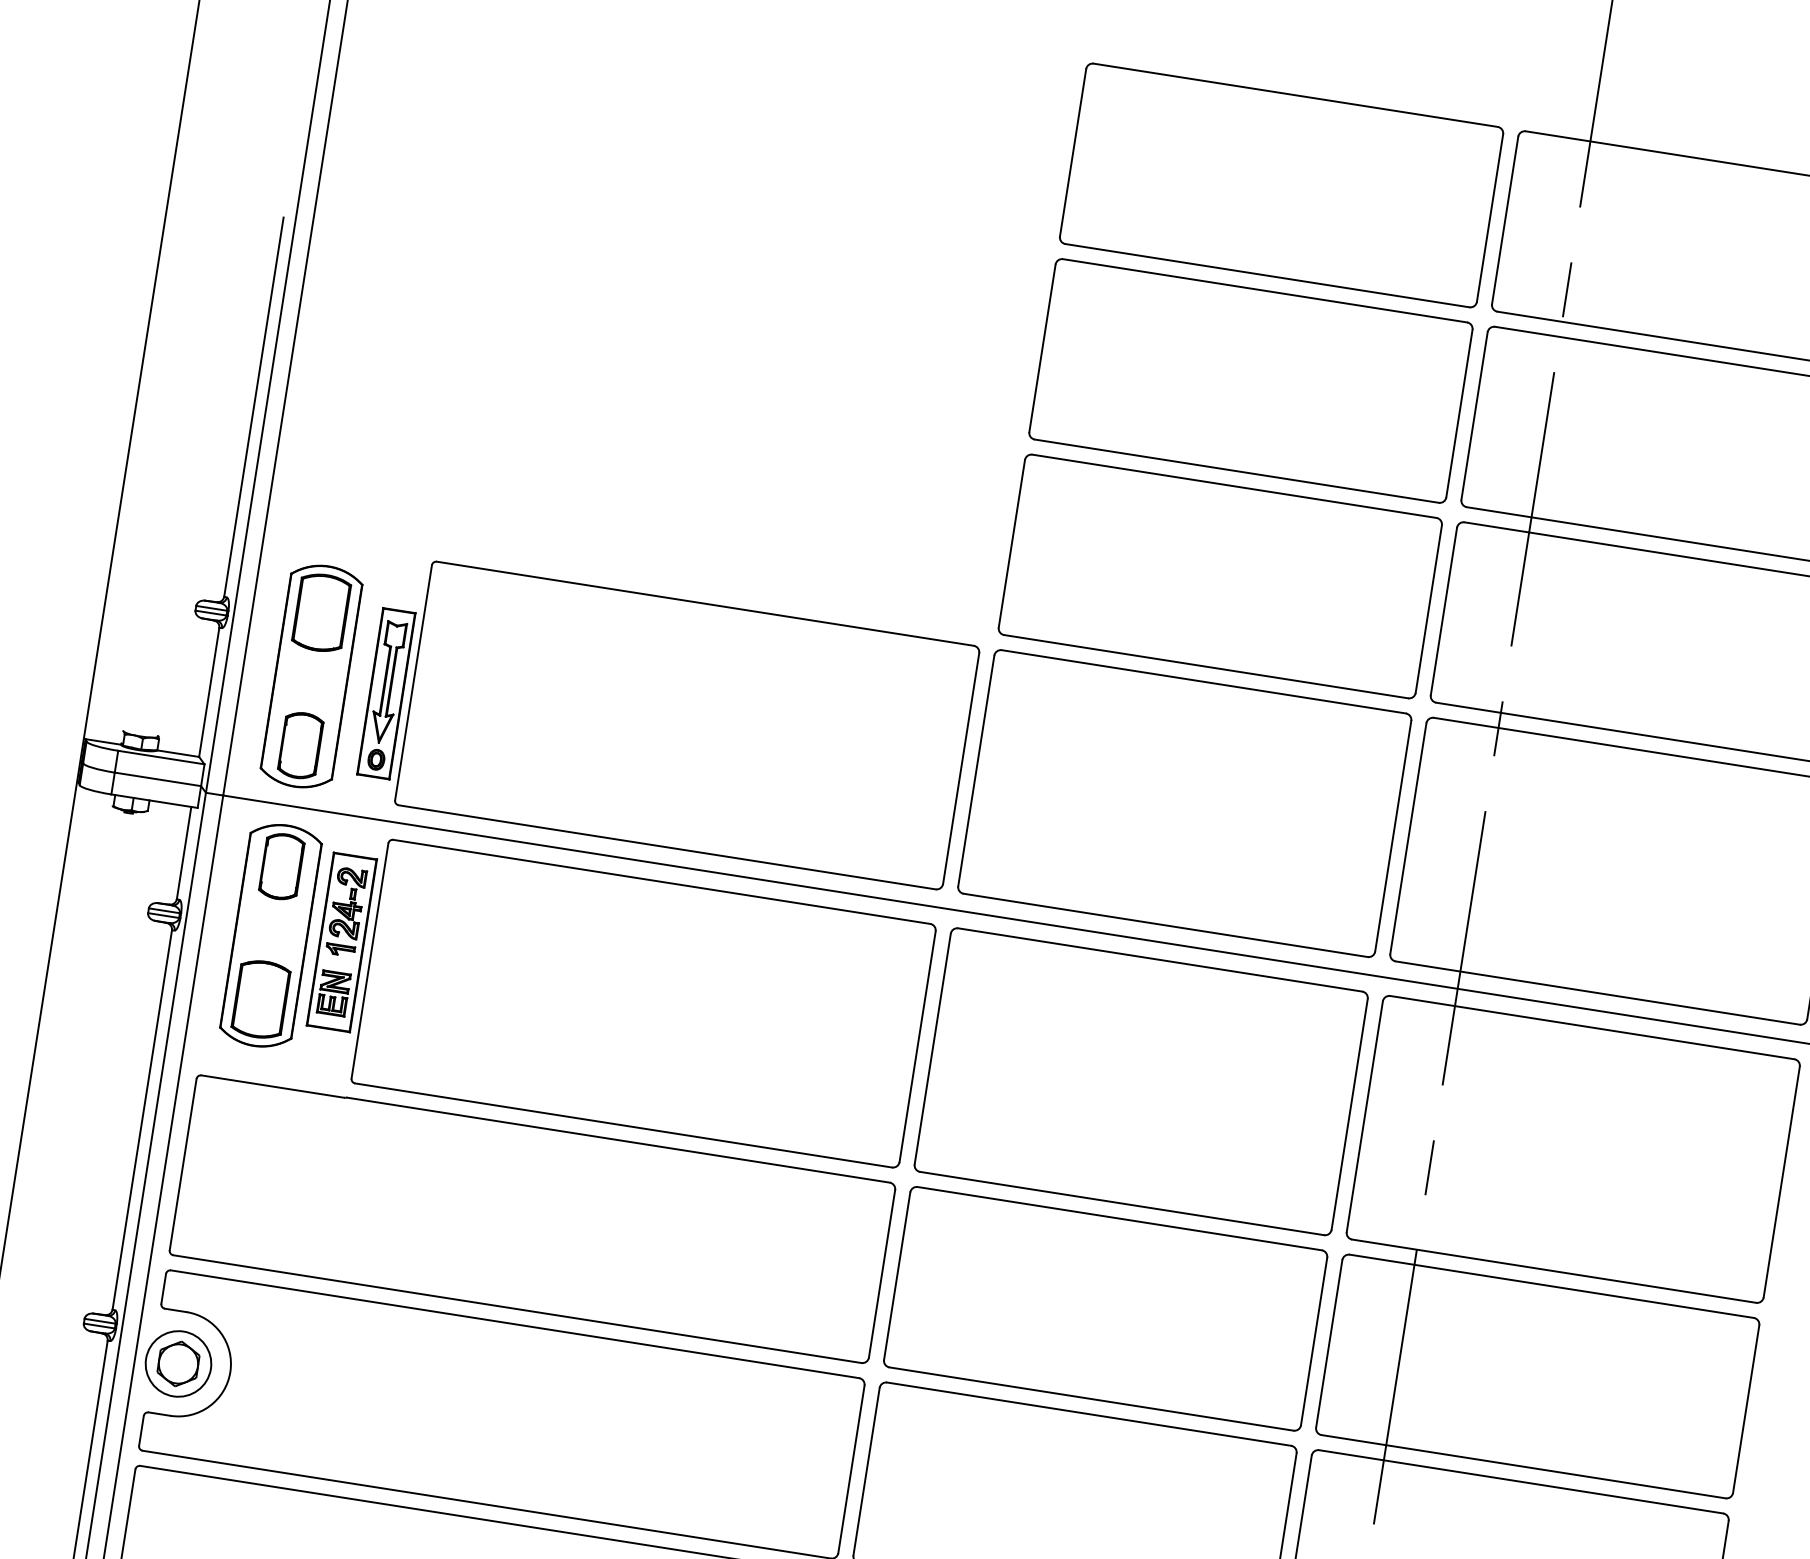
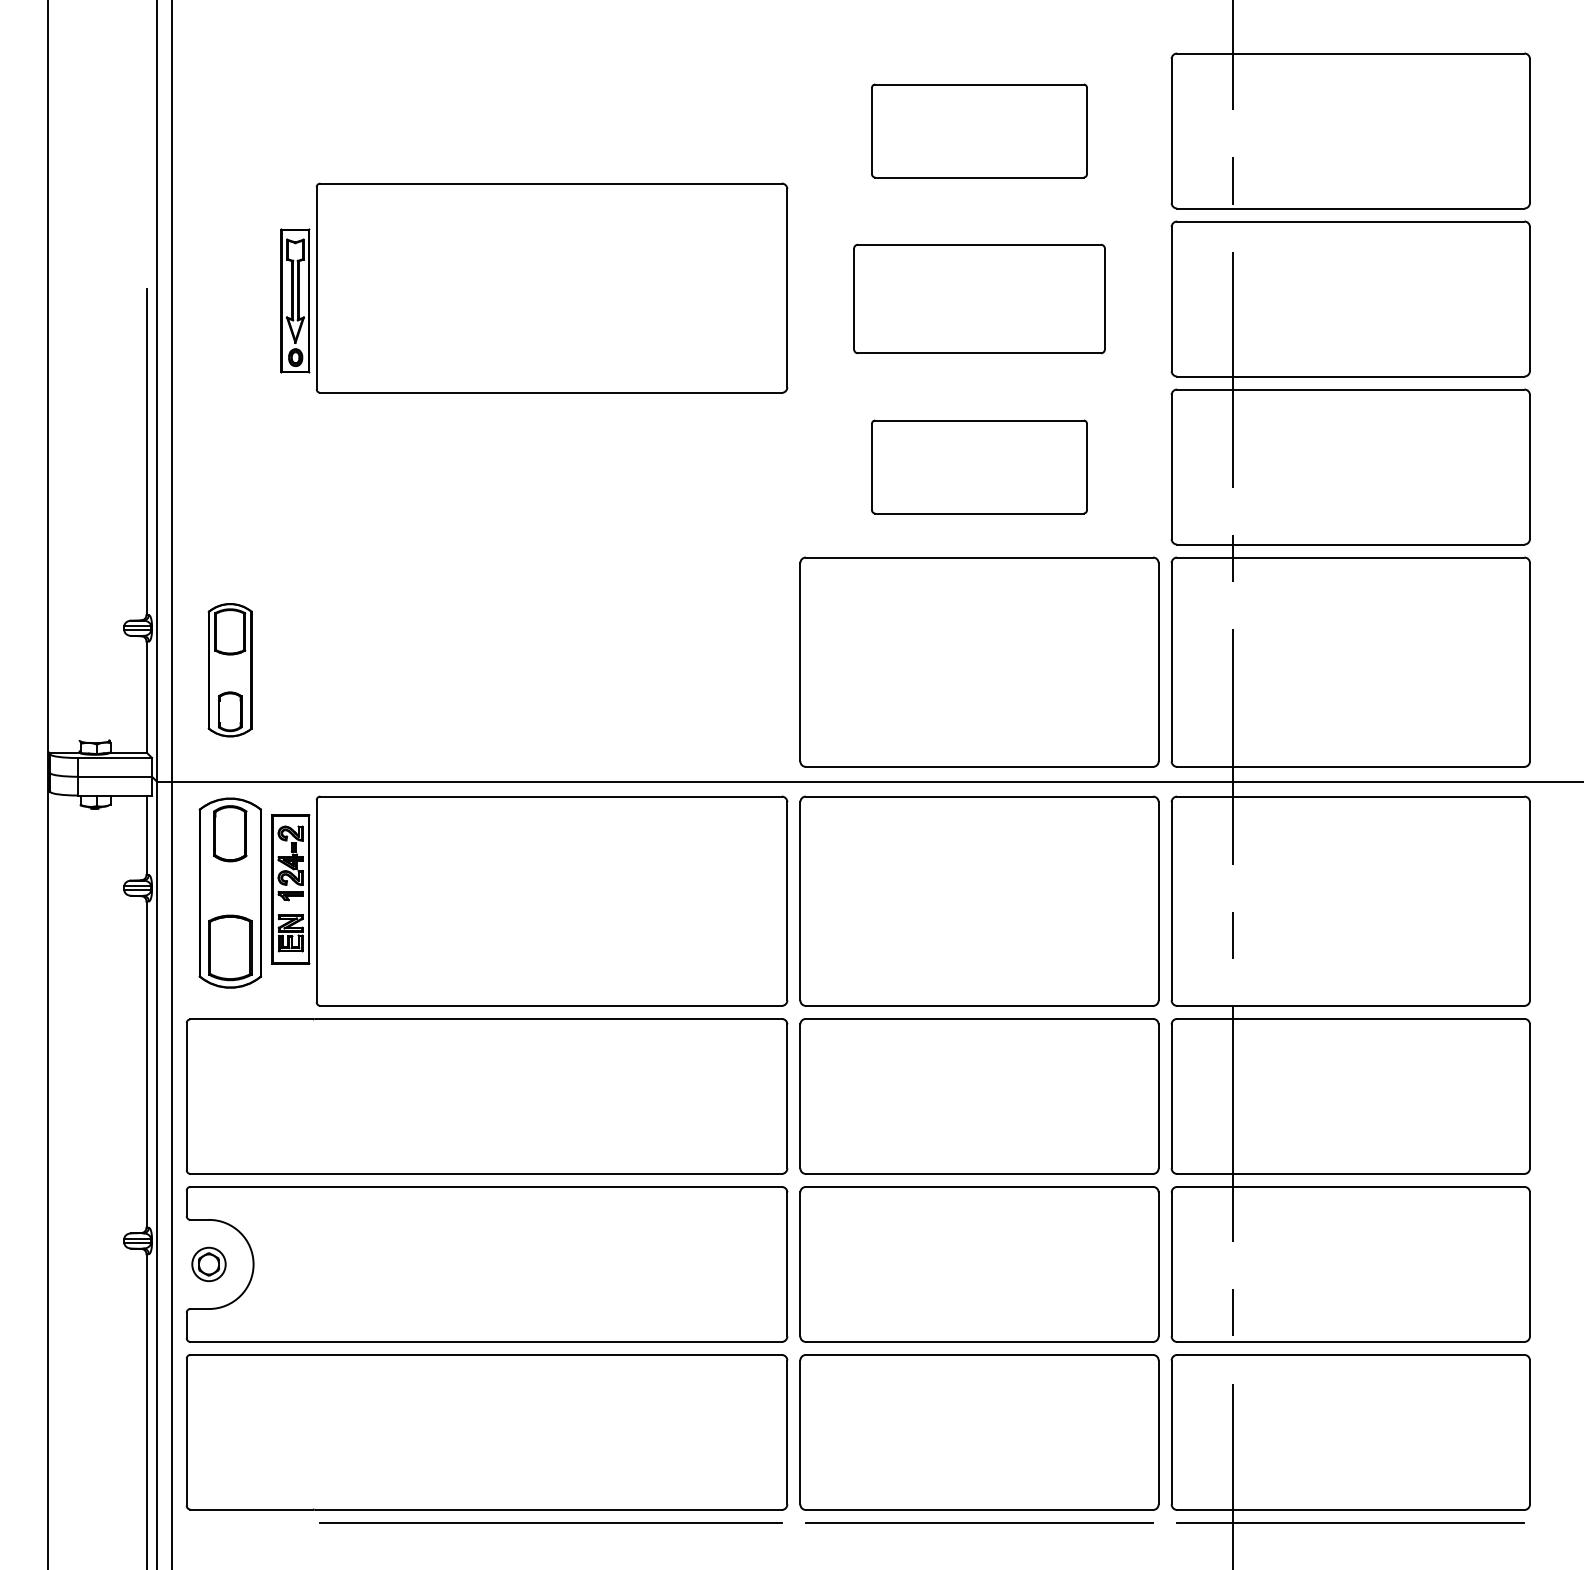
part: (1281, 184) -> (979, 130), size x0.6
part: (1251, 380) -> (979, 298), size x0.7
part: (1220, 575) -> (979, 466), size x0.6
part: (310, 675) -> (229, 669), size x0.7
part: (667, 721) -> (534, 287), moved
part: (177, 1363) -> (208, 1264), size x0.6

